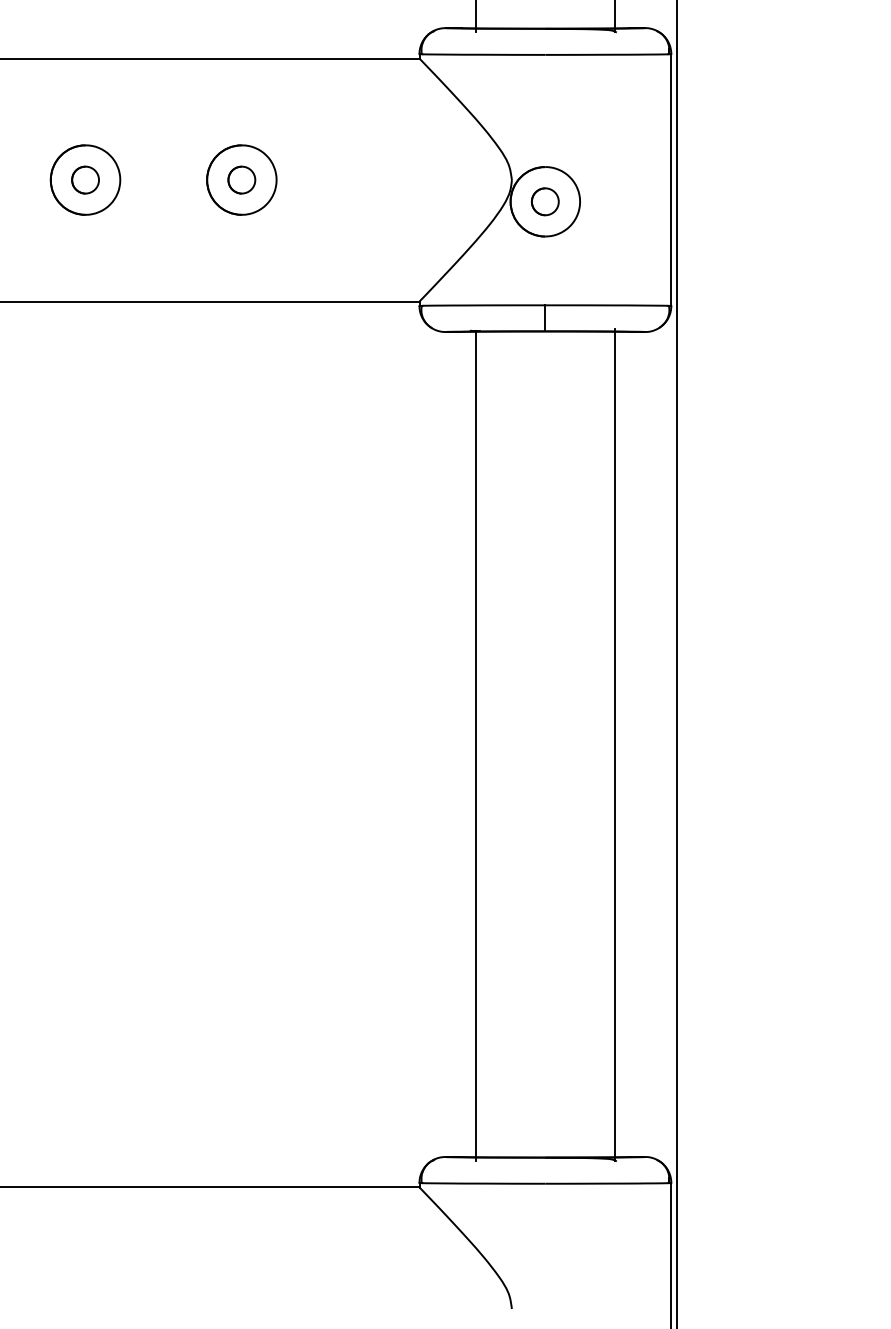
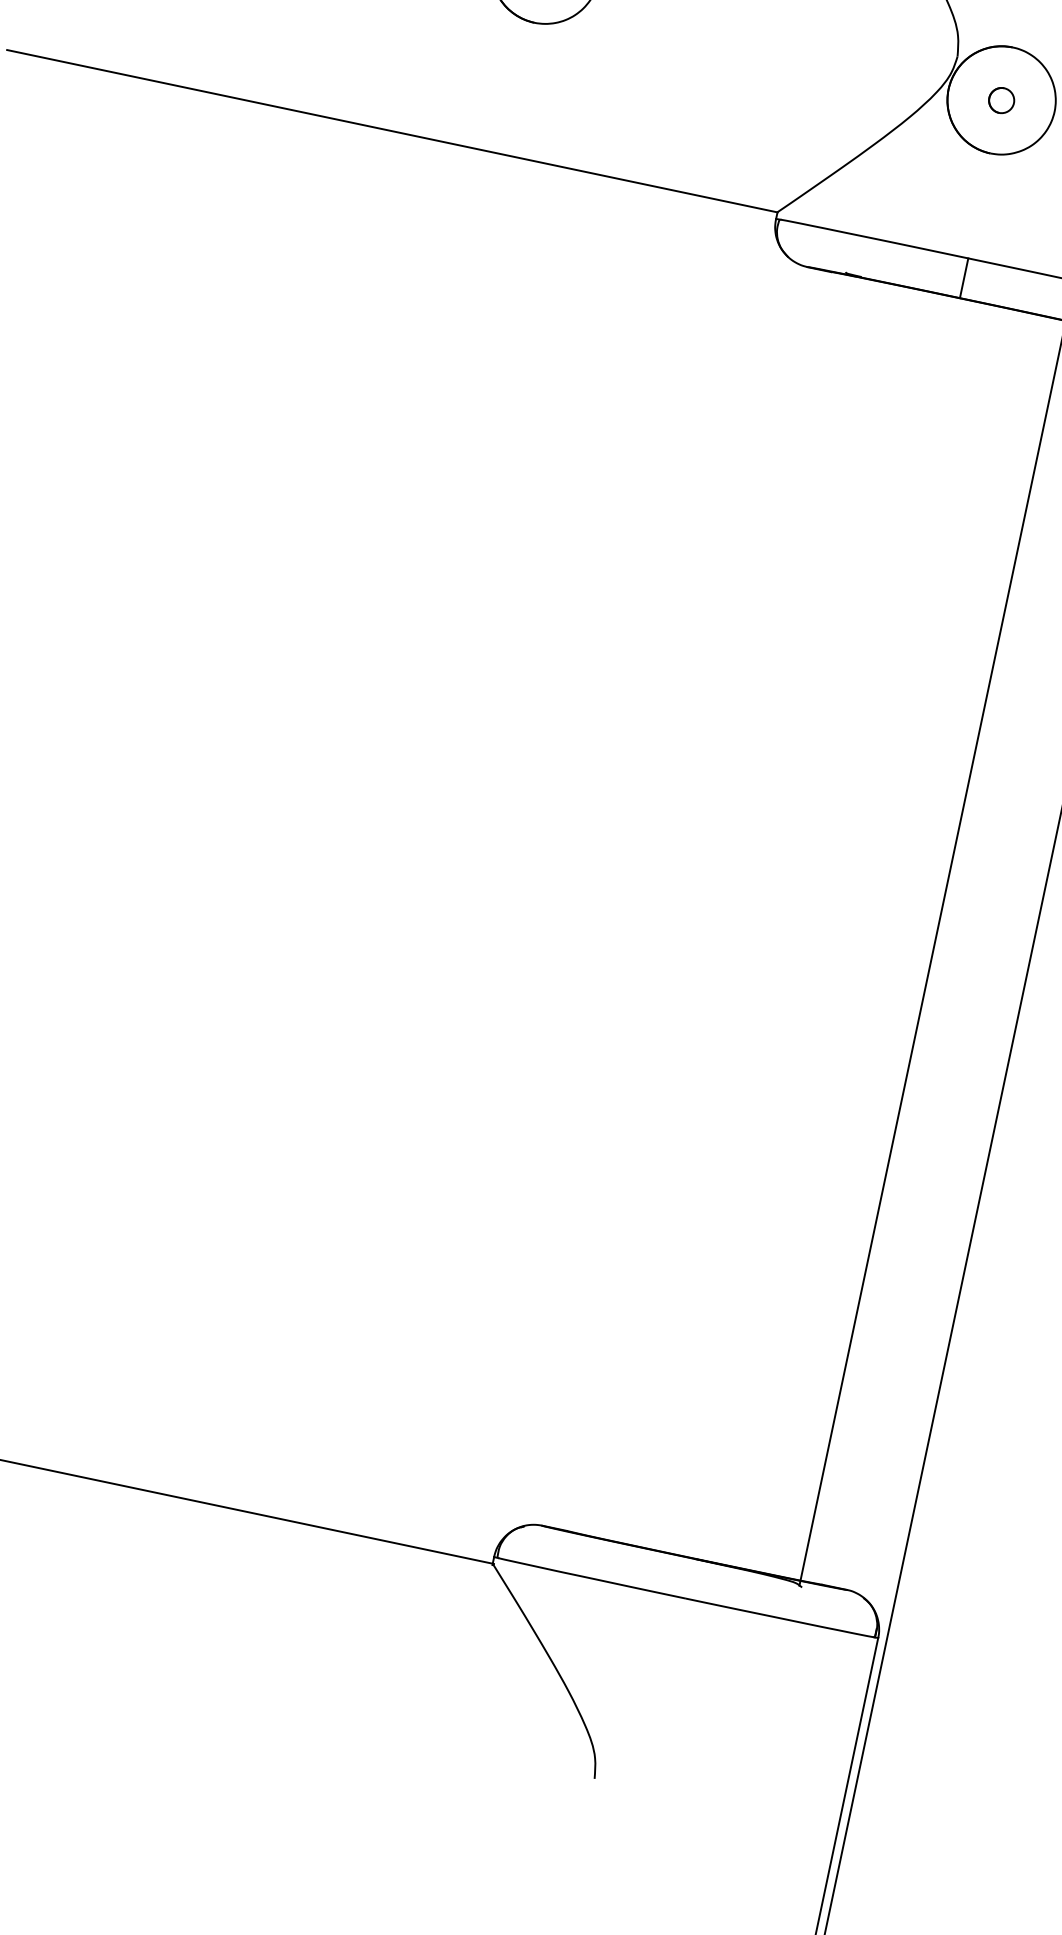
part: (545, 201) -> (1001, 100), size x0.6
line: (475, 746) -> (719, 909), removed

